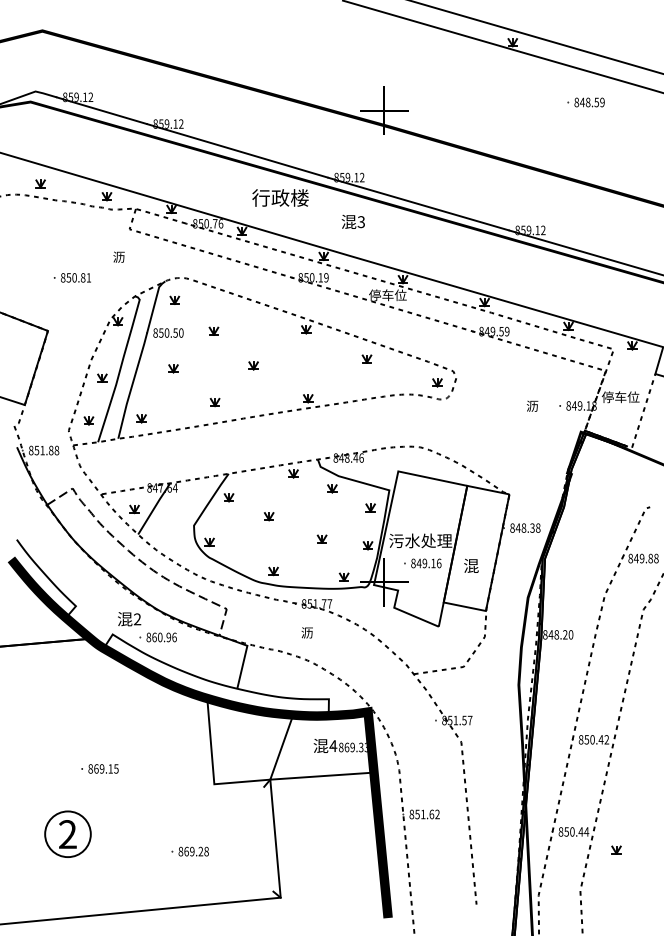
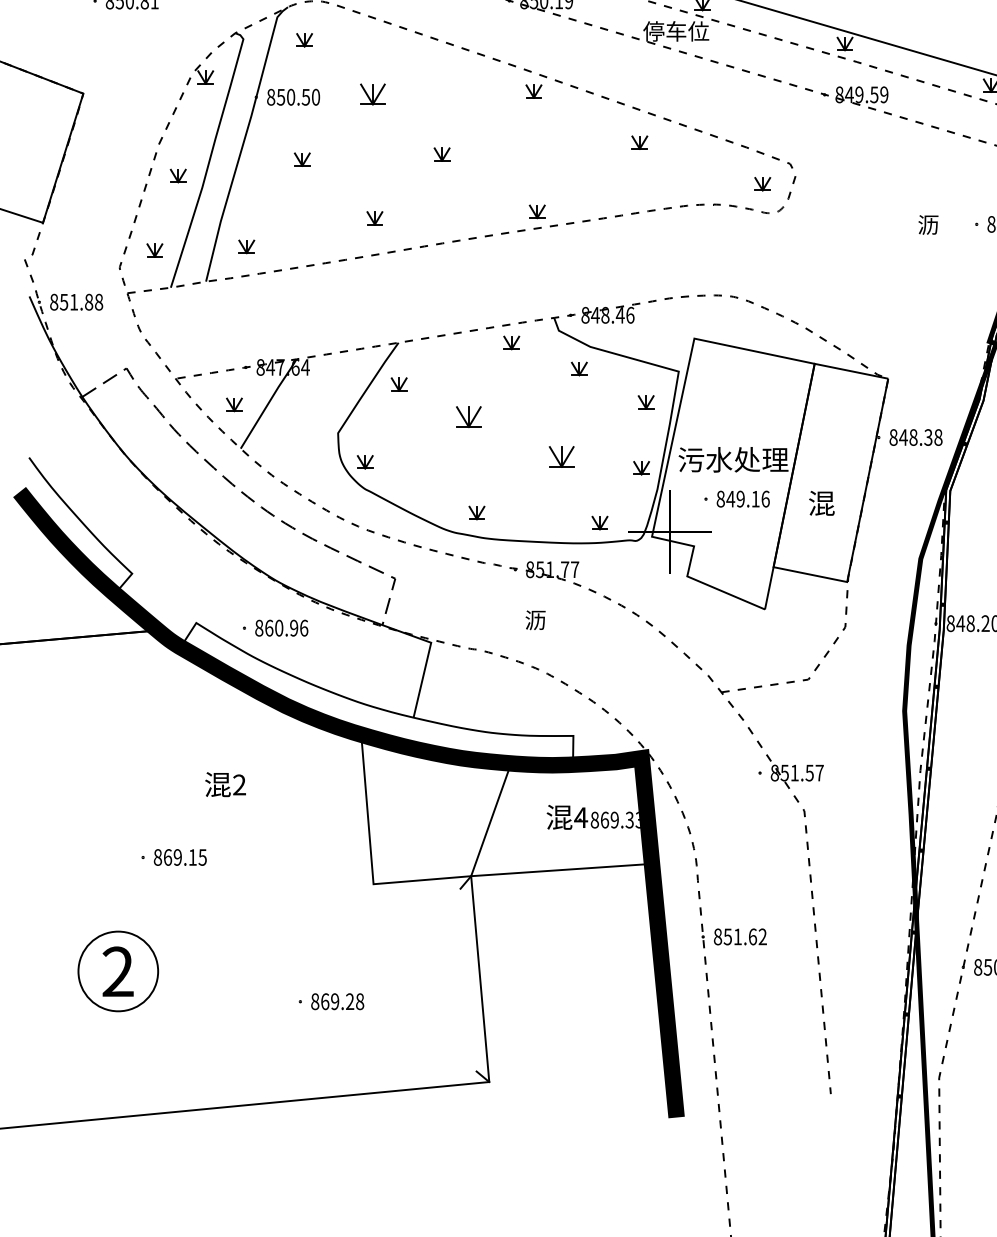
part: (213, 330) -> (372, 92), size x1.6
part: (269, 516) -> (469, 417), size x1.6
part: (321, 538) -> (560, 455), size x1.6
text: (129, 619) -> (225, 785), moved

